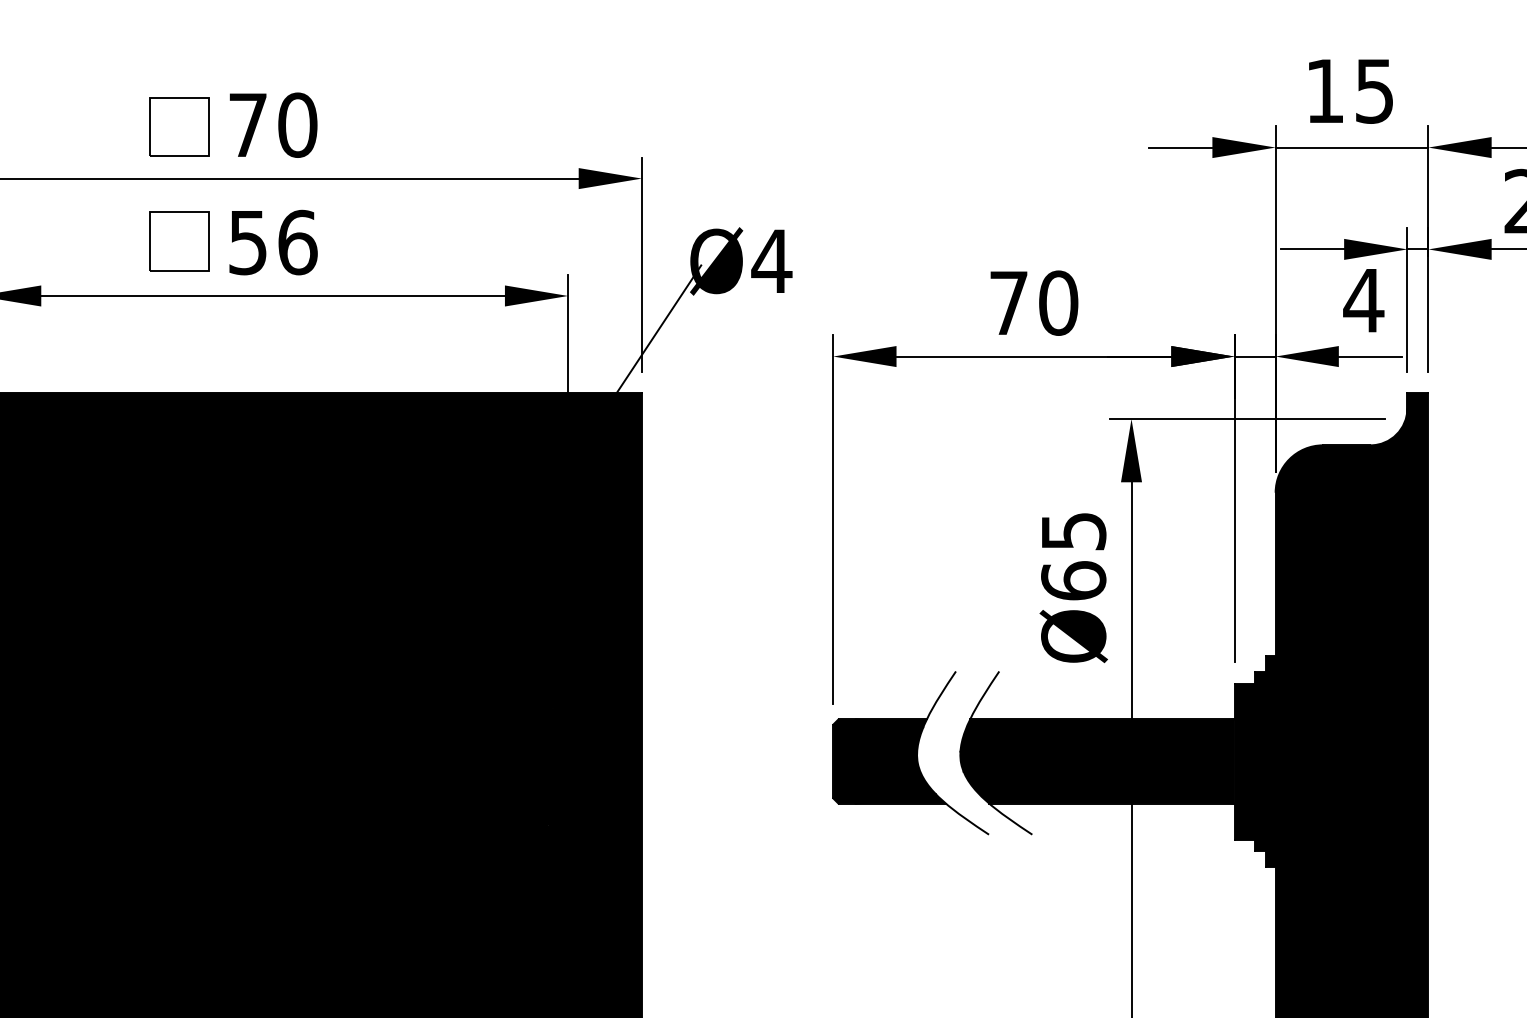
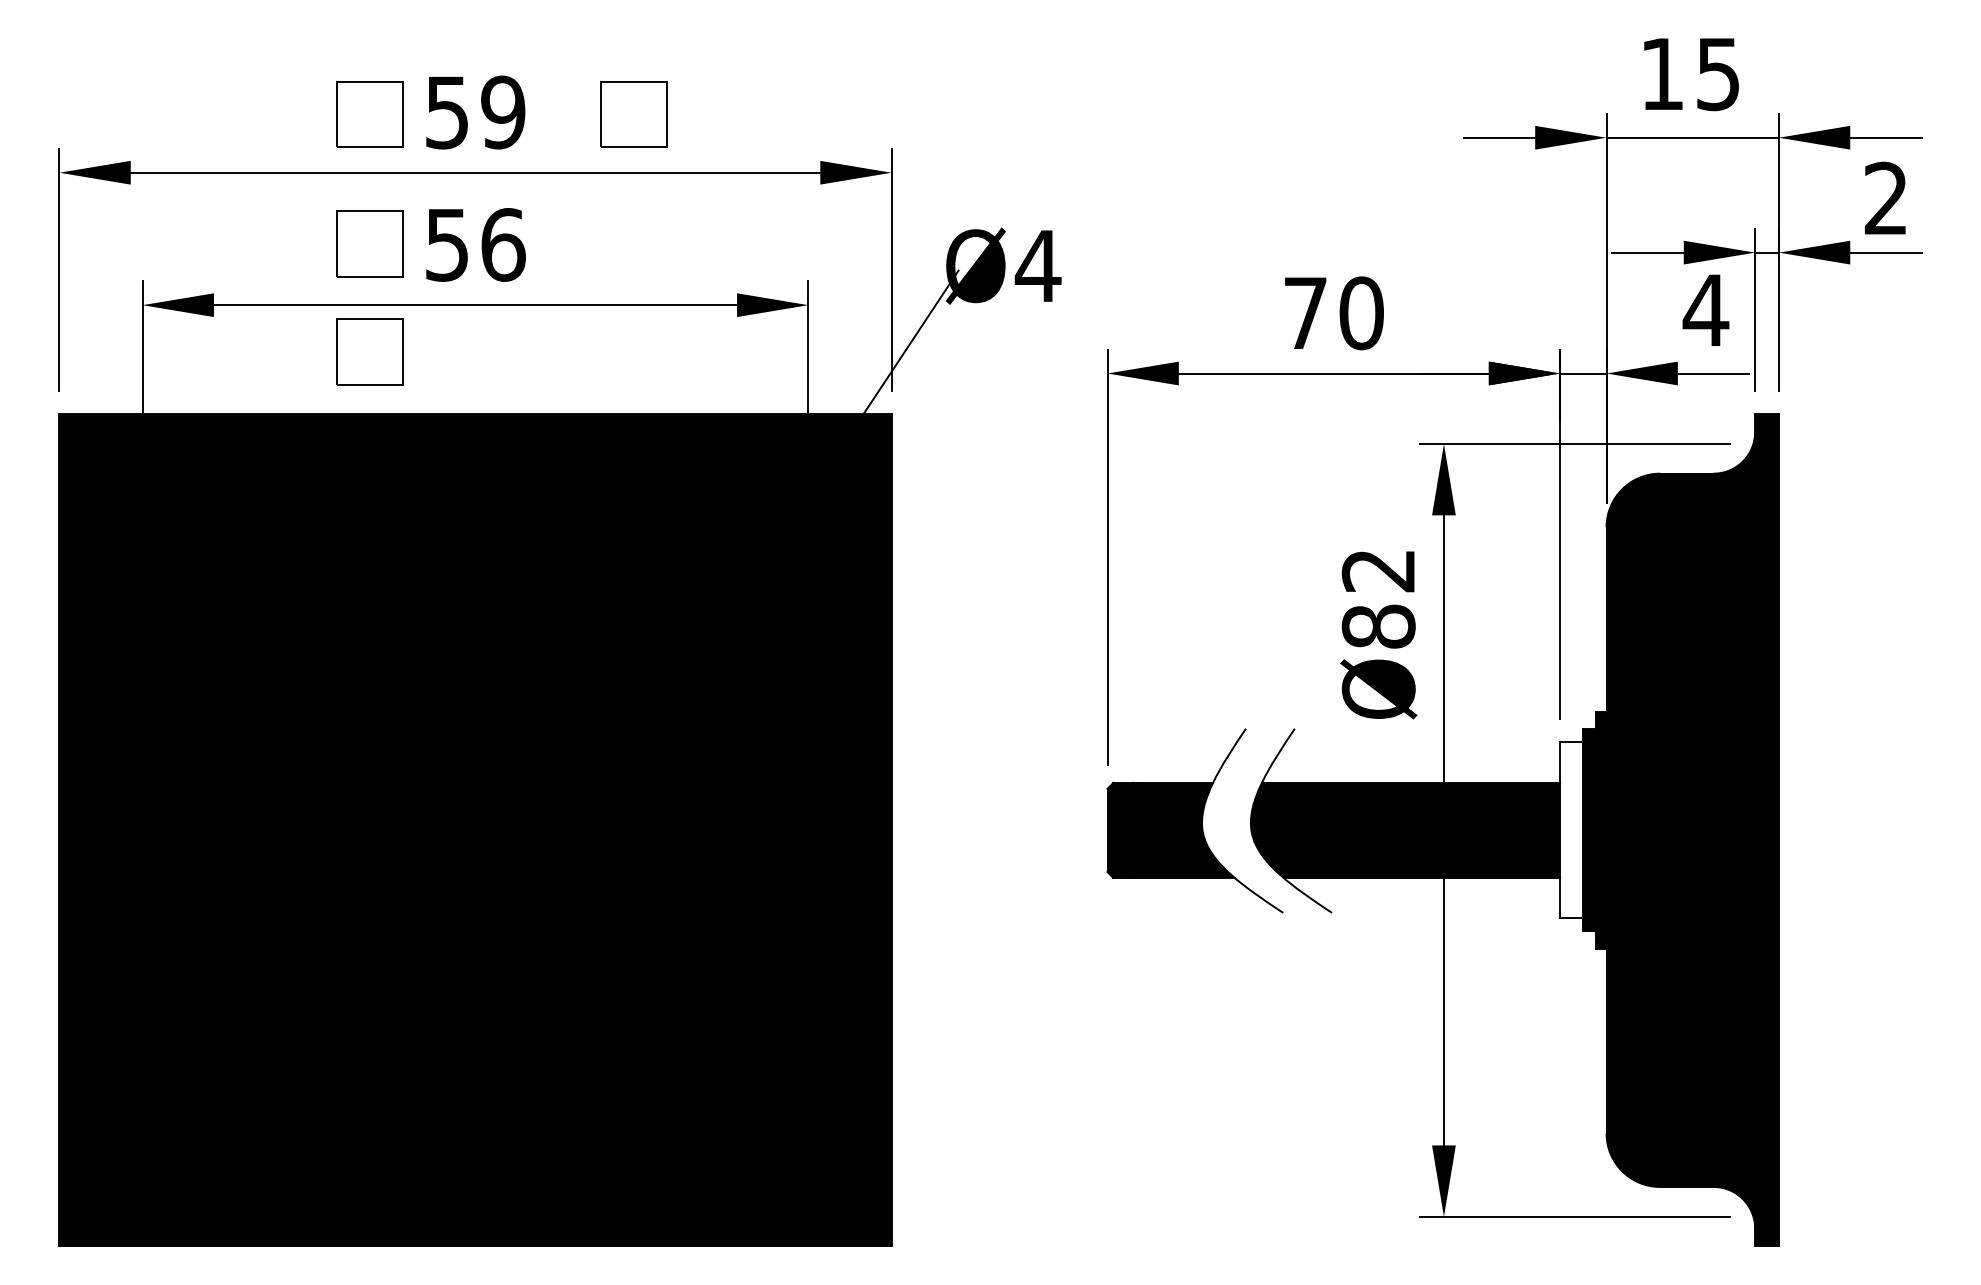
text: (273, 125) -> (475, 112), 70 -> 59
part: (413, 126) -> (633, 114), added
part: (179, 337) -> (369, 351), added
text: (1073, 556) -> (1378, 599), Ø65 -> Ø82
fill: (1244, 761) -> (1571, 830), removed

